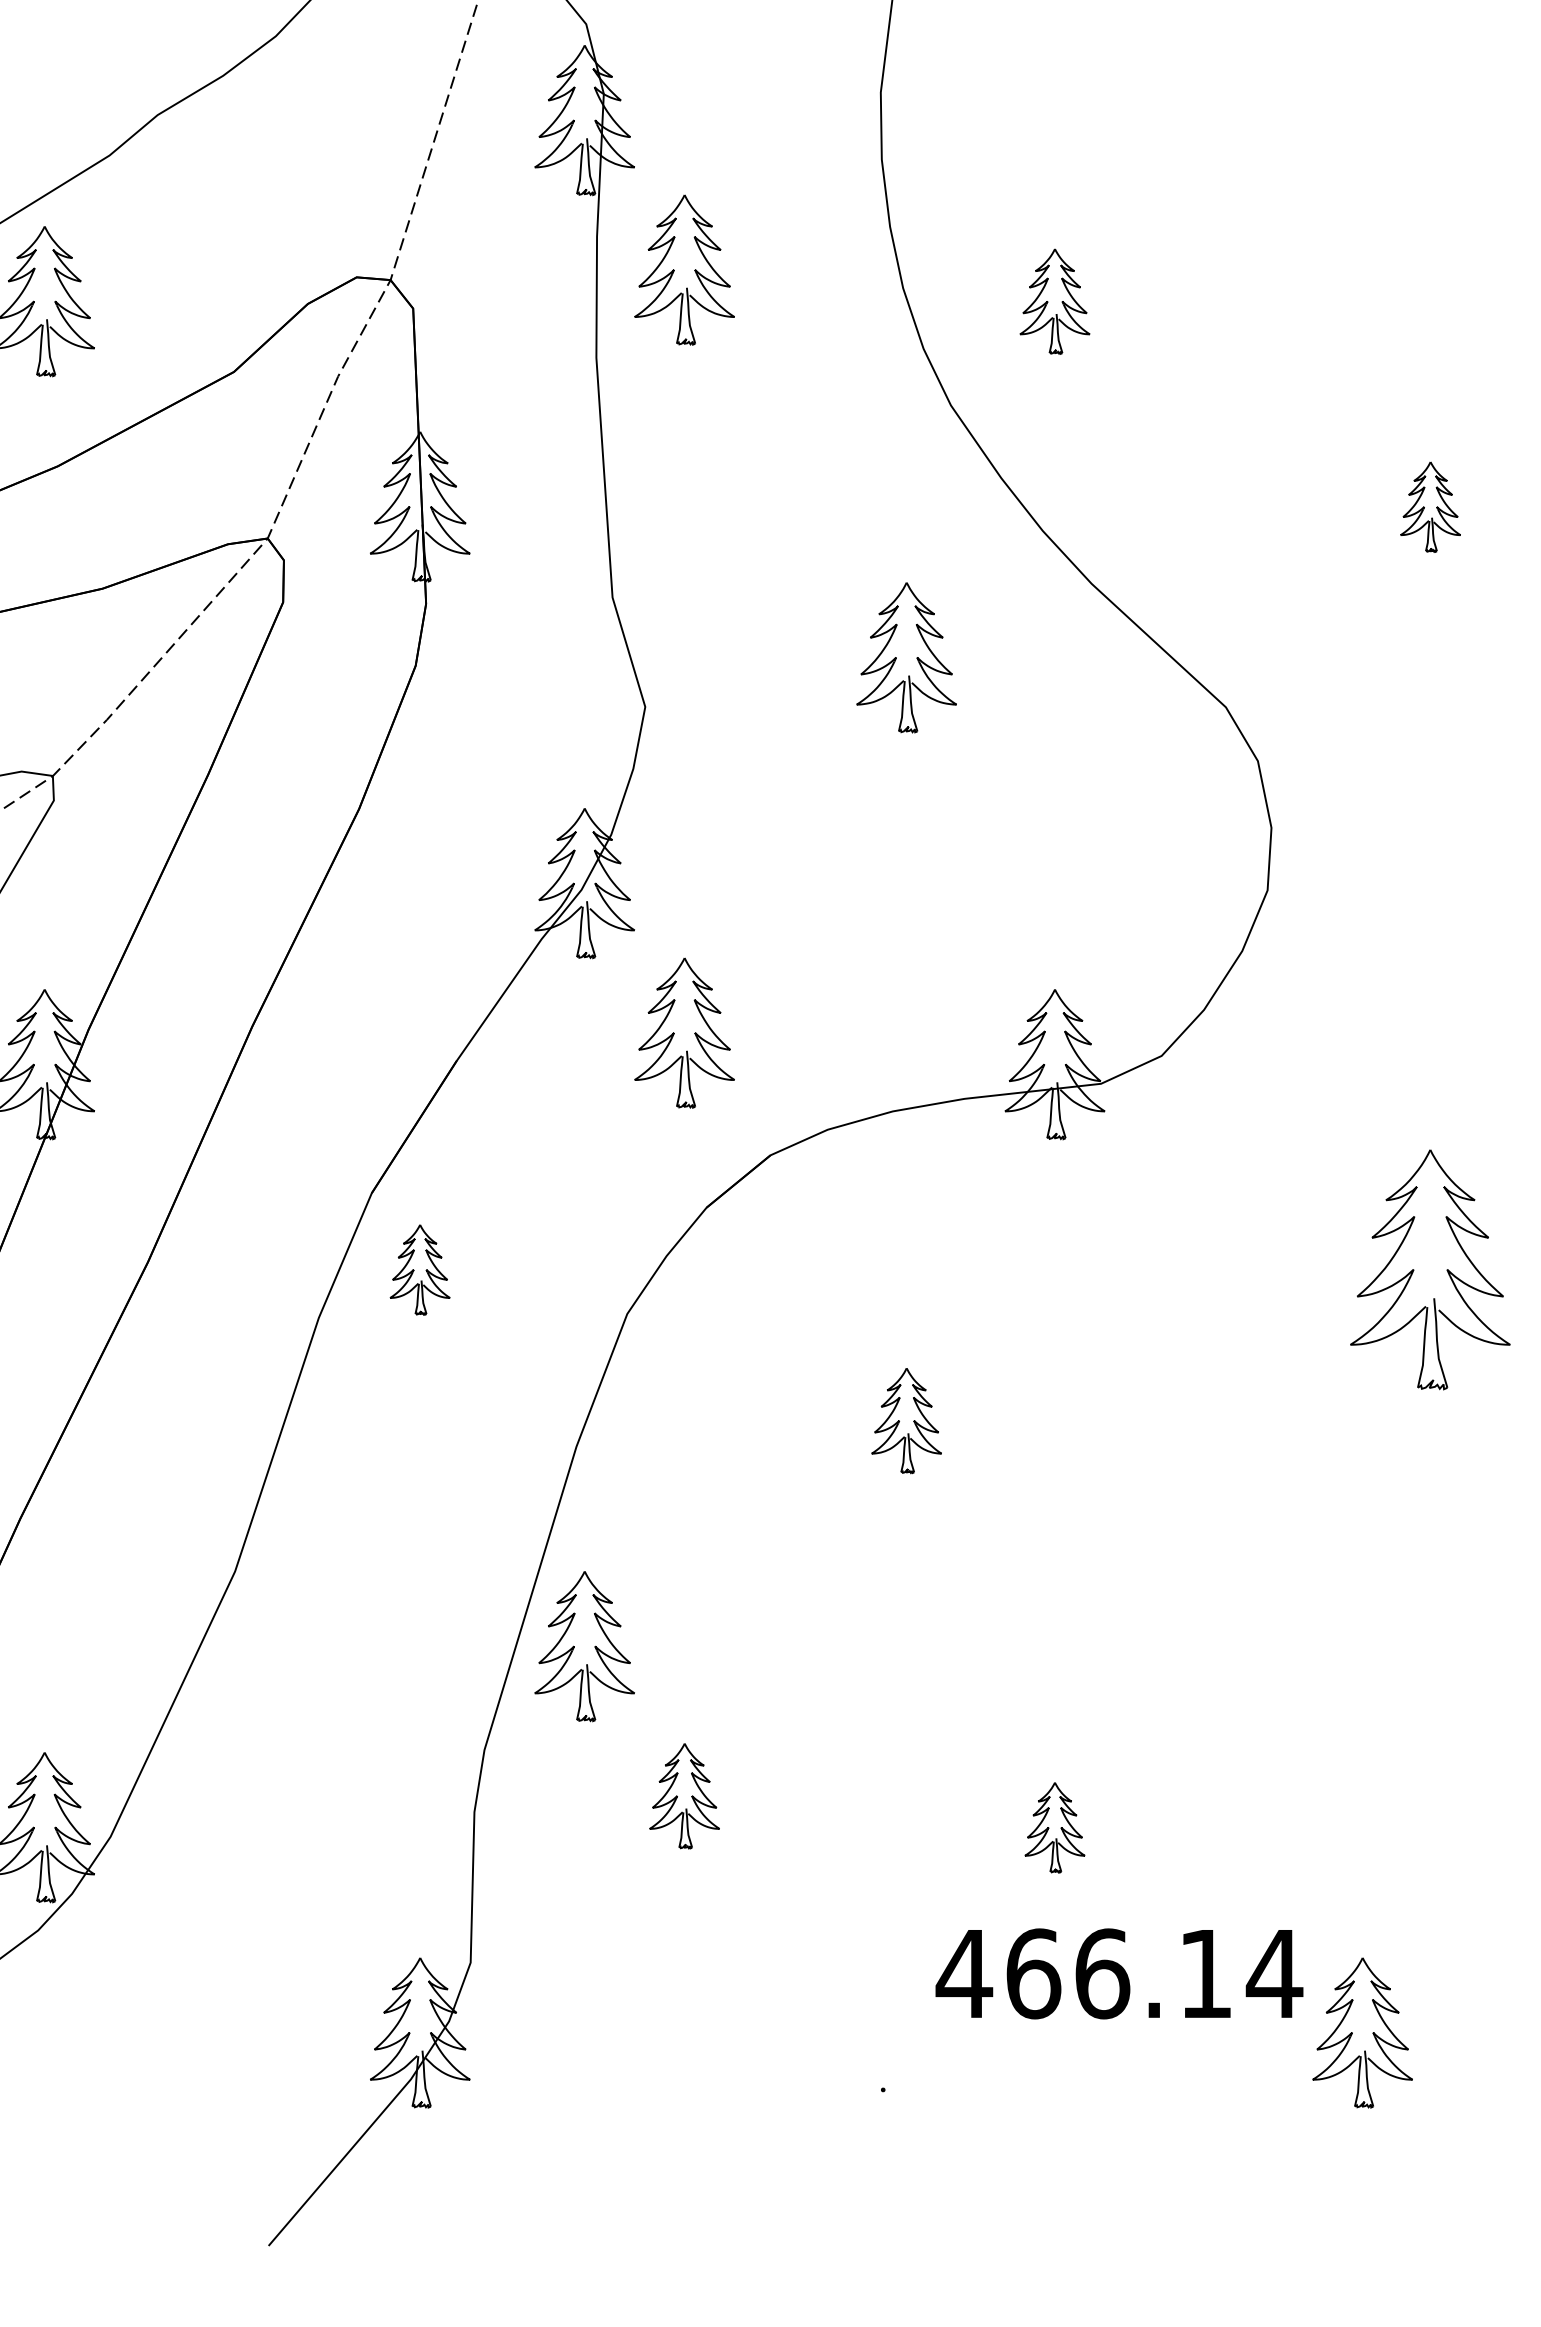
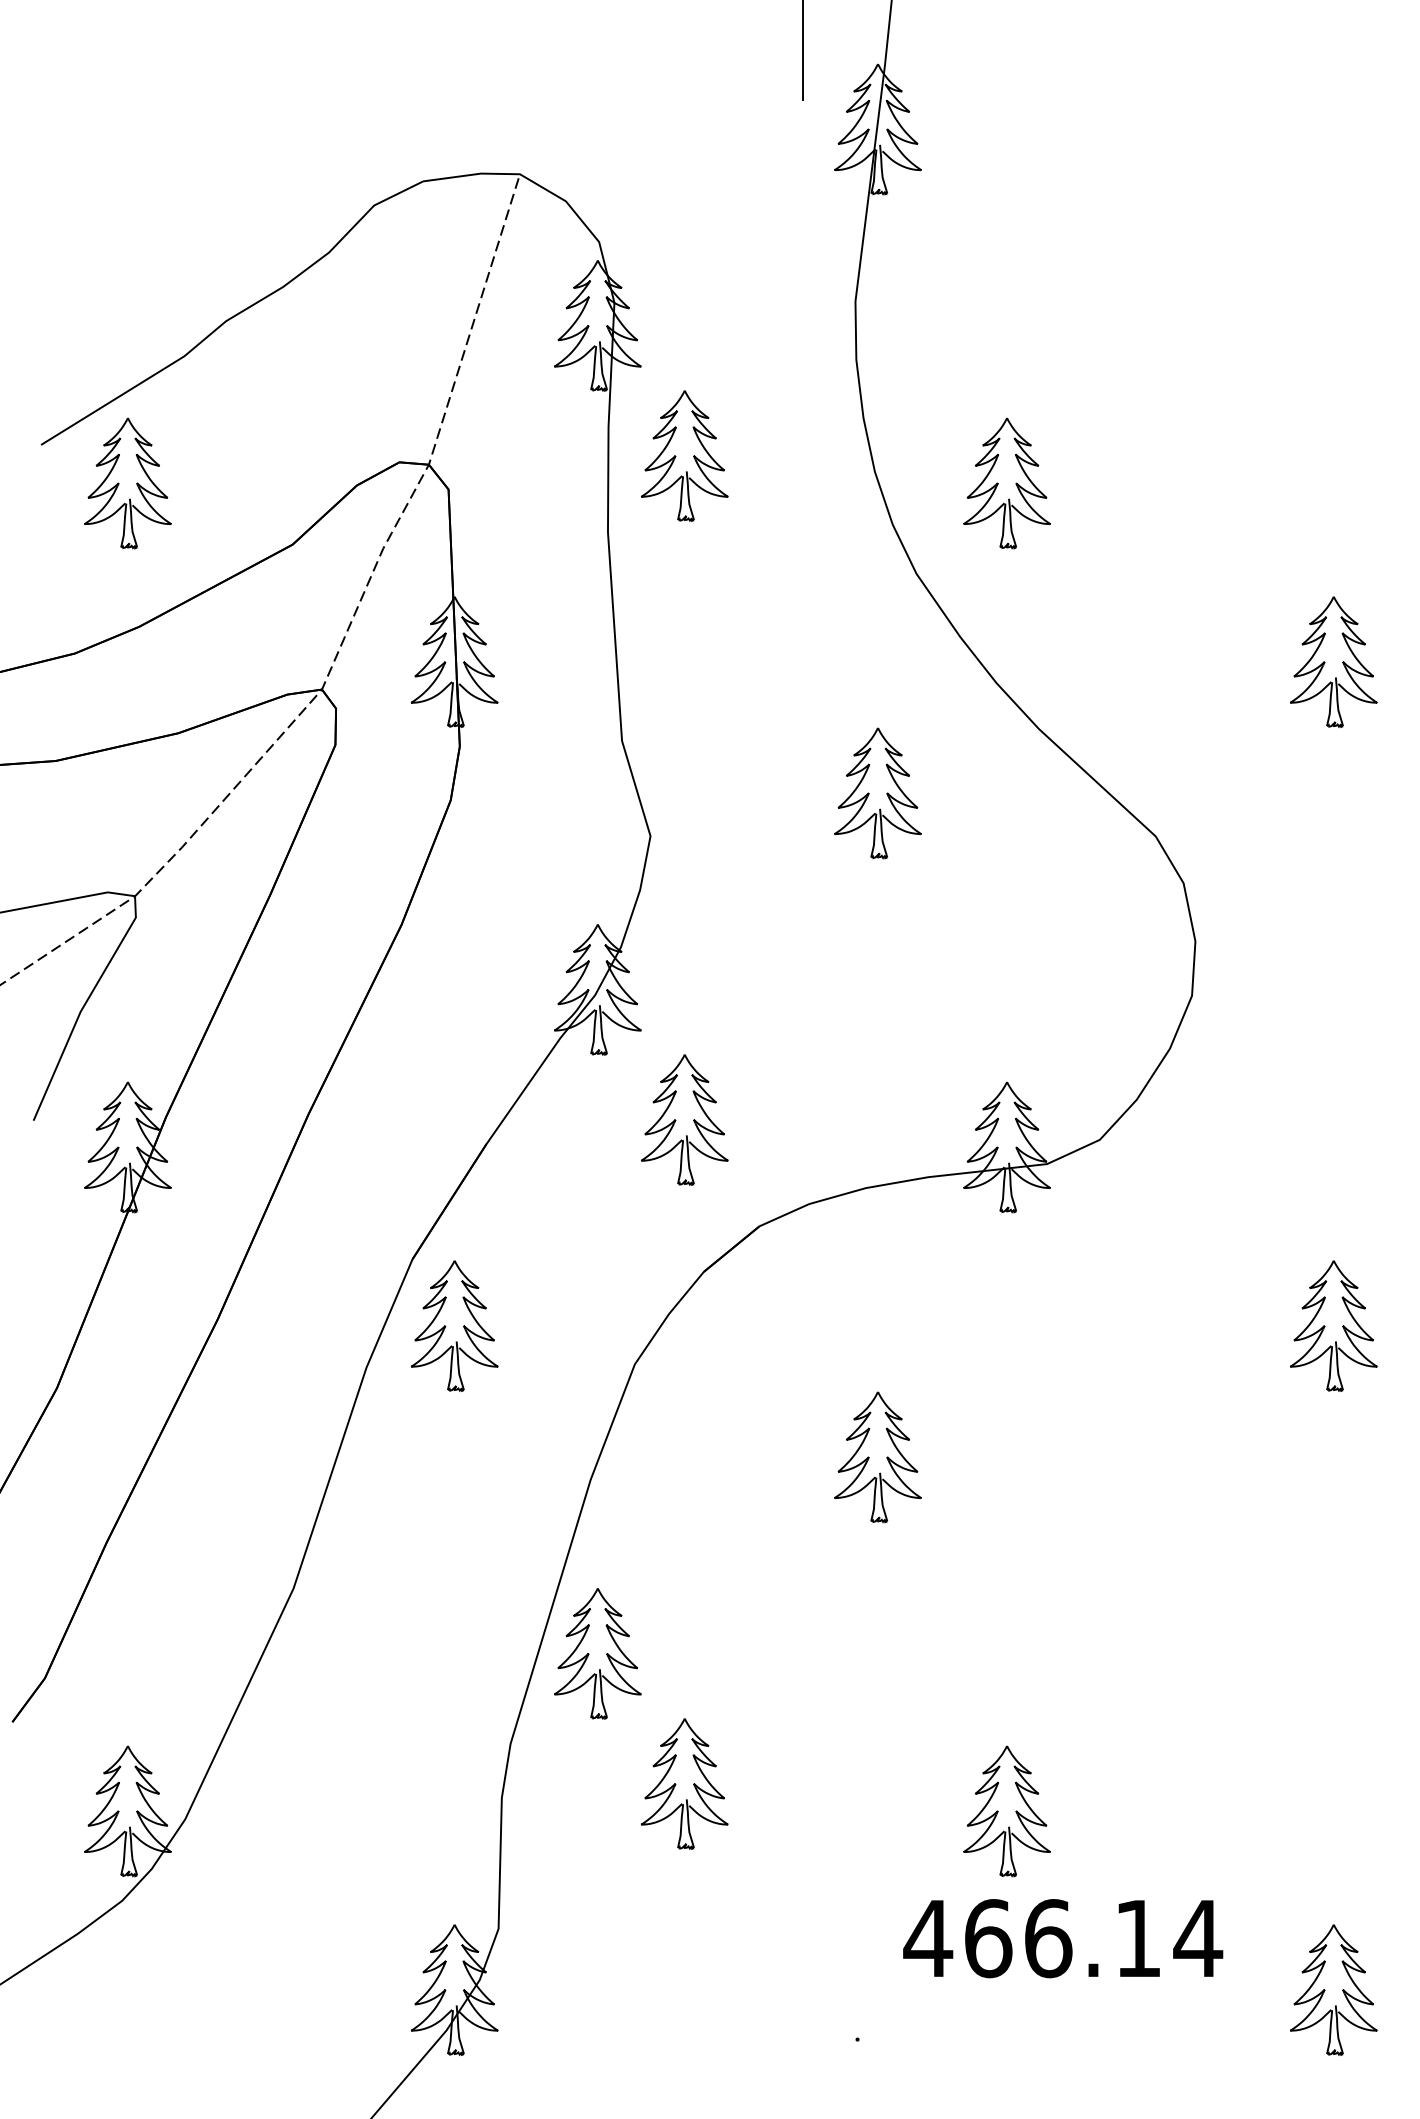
part: (1054, 301) -> (1006, 483), size x1.43
part: (1430, 507) -> (1333, 662), size x1.67
part: (420, 1269) -> (454, 1325), size x1.67
part: (1430, 1269) -> (1333, 1325), size x0.62
part: (906, 1421) -> (877, 1457), size x1.43
part: (684, 1795) -> (684, 1783), size x1.43
part: (1054, 1827) -> (1006, 1811), size x1.67
part: (1362, 2032) -> (1333, 1989), moved

